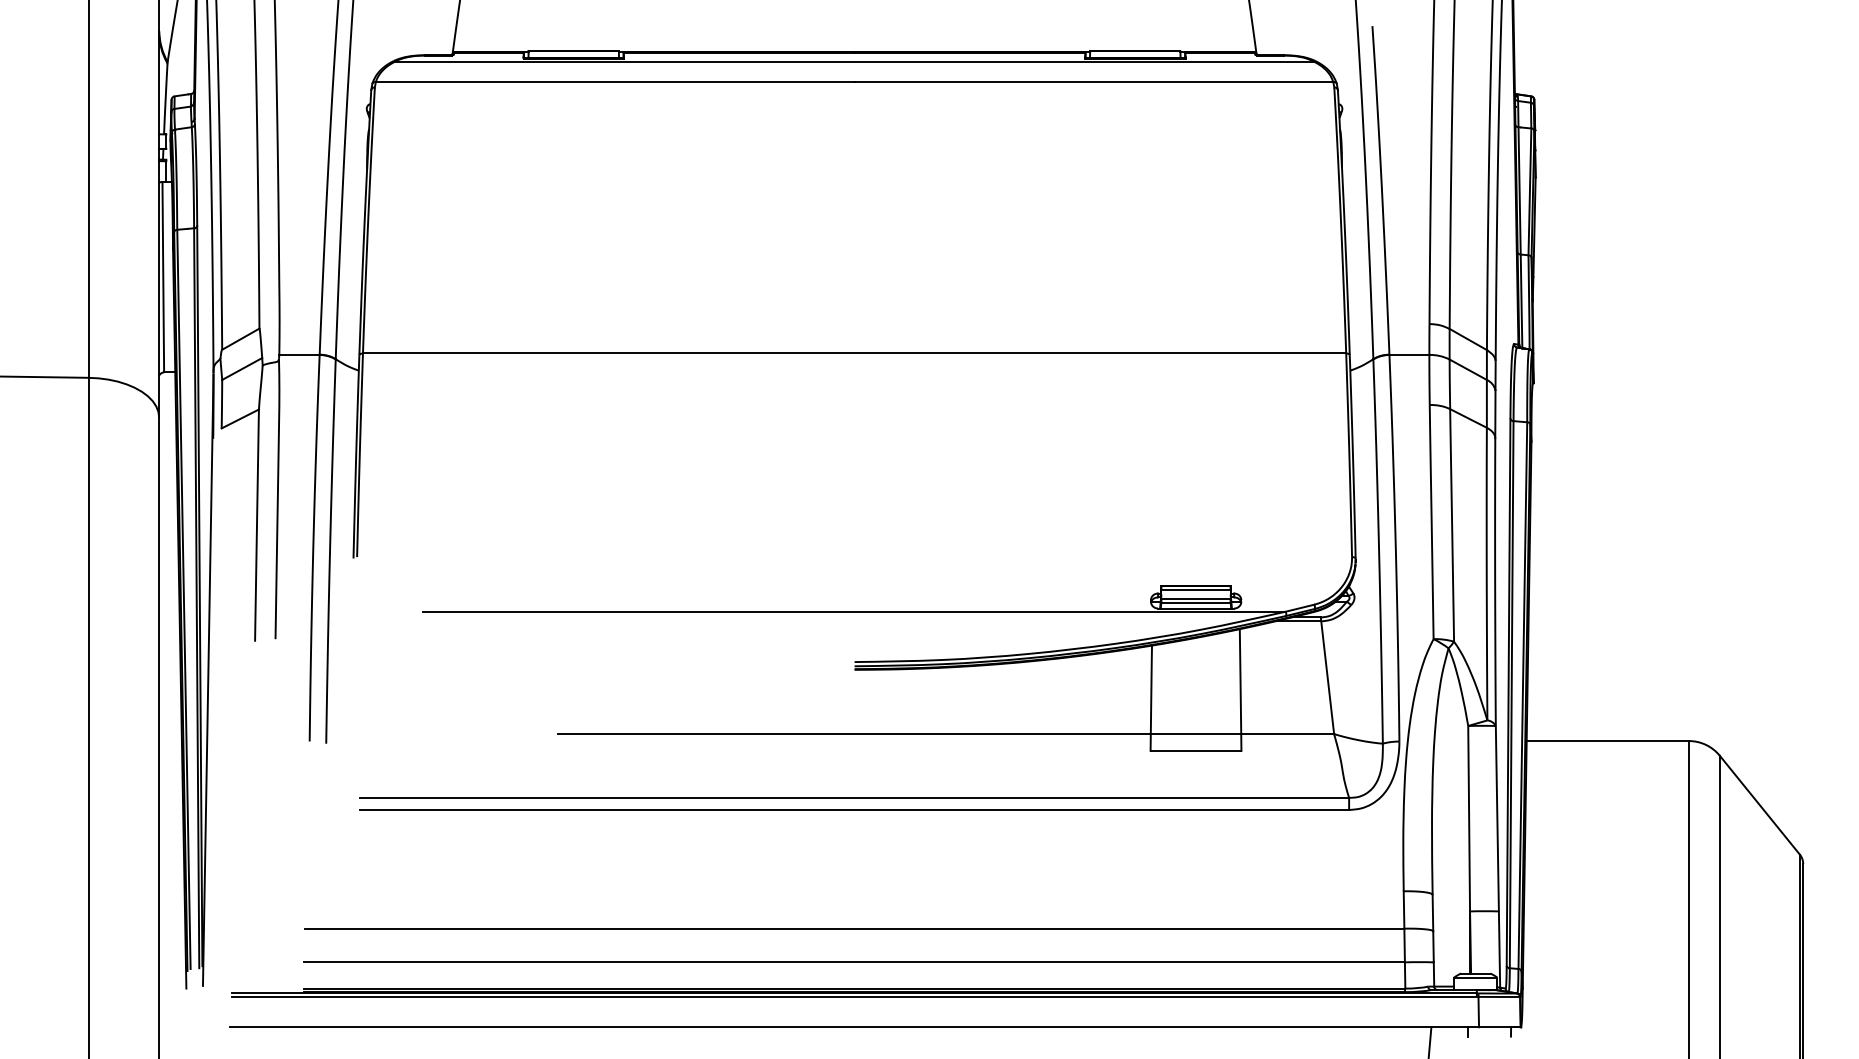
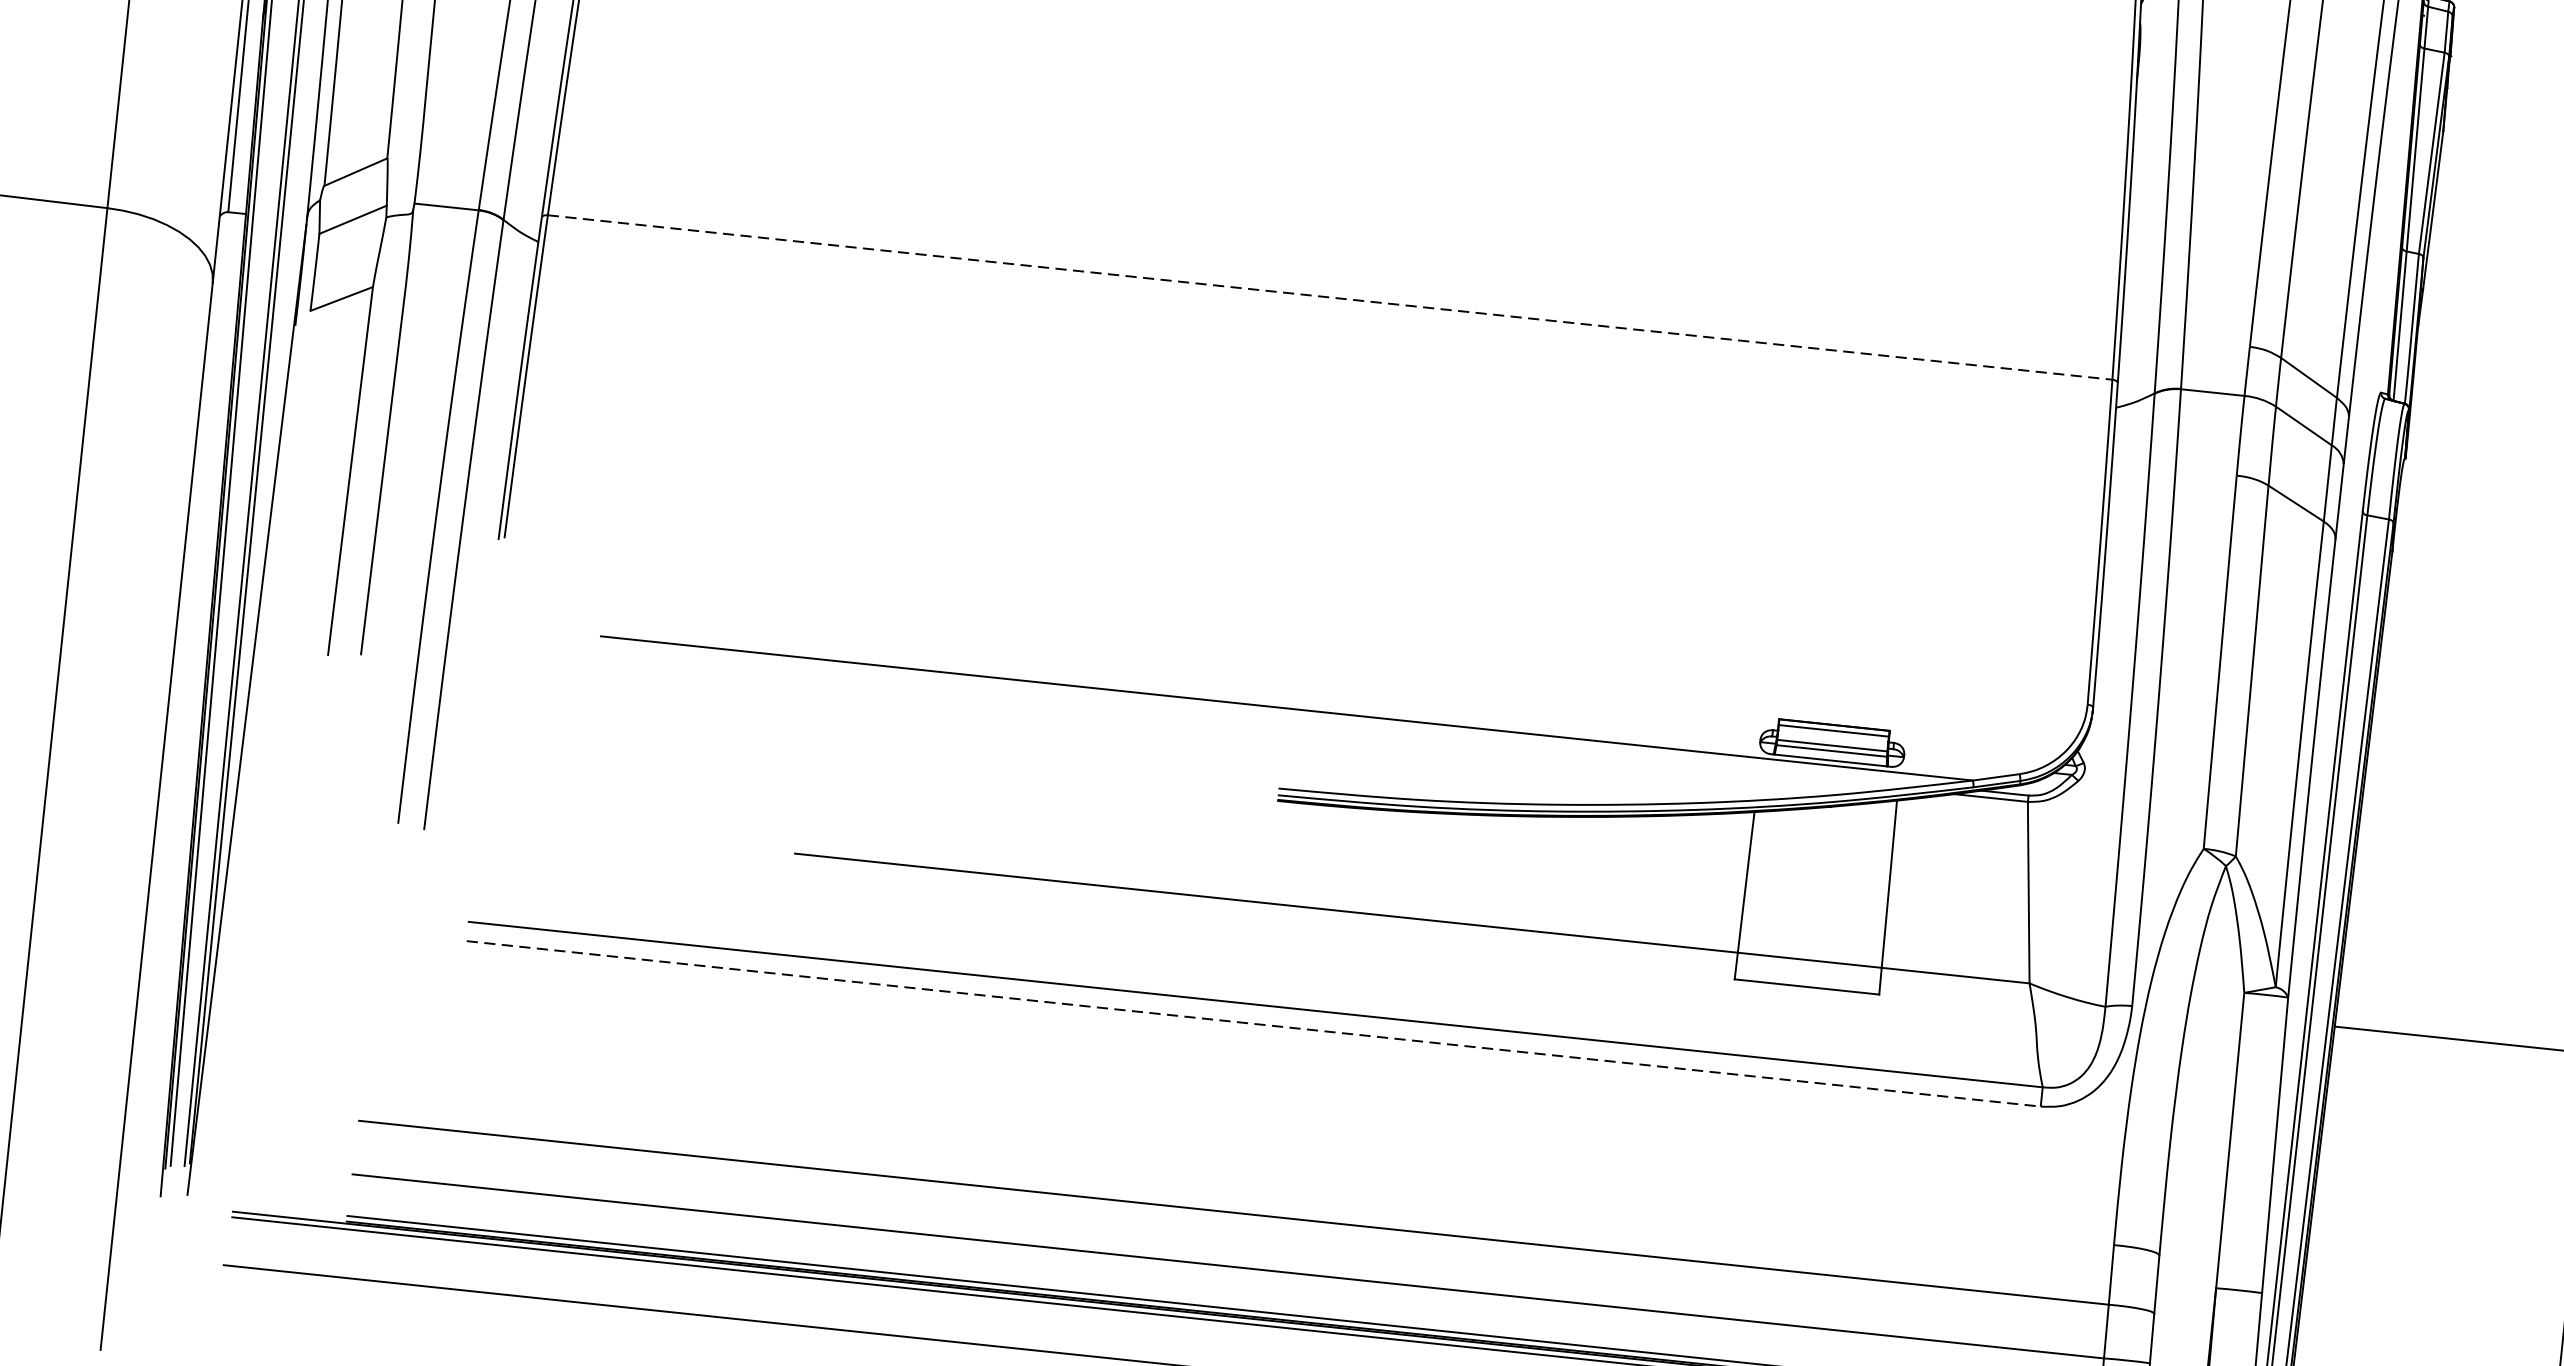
line: (854, 353) -> (1329, 297), solid -> dashed
line: (854, 809) -> (1253, 1023), solid -> dashed

